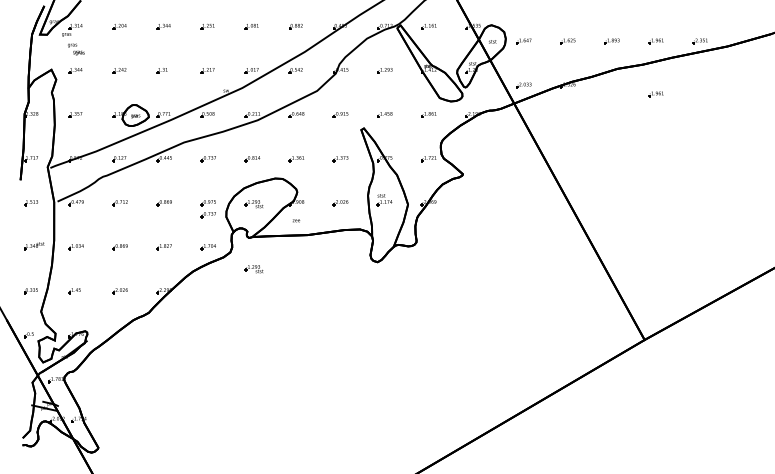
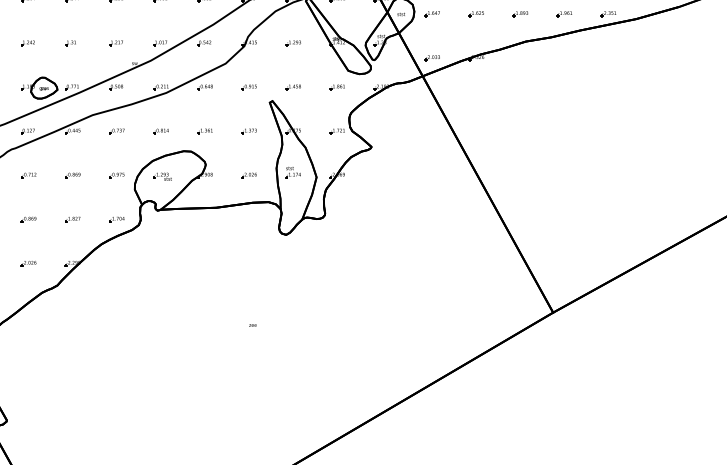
part: (655, 94) -> (564, 67), removed
part: (207, 215) -> (116, 188), removed
text: (296, 220) -> (253, 325), moved
part: (253, 269) -> (162, 242), removed

